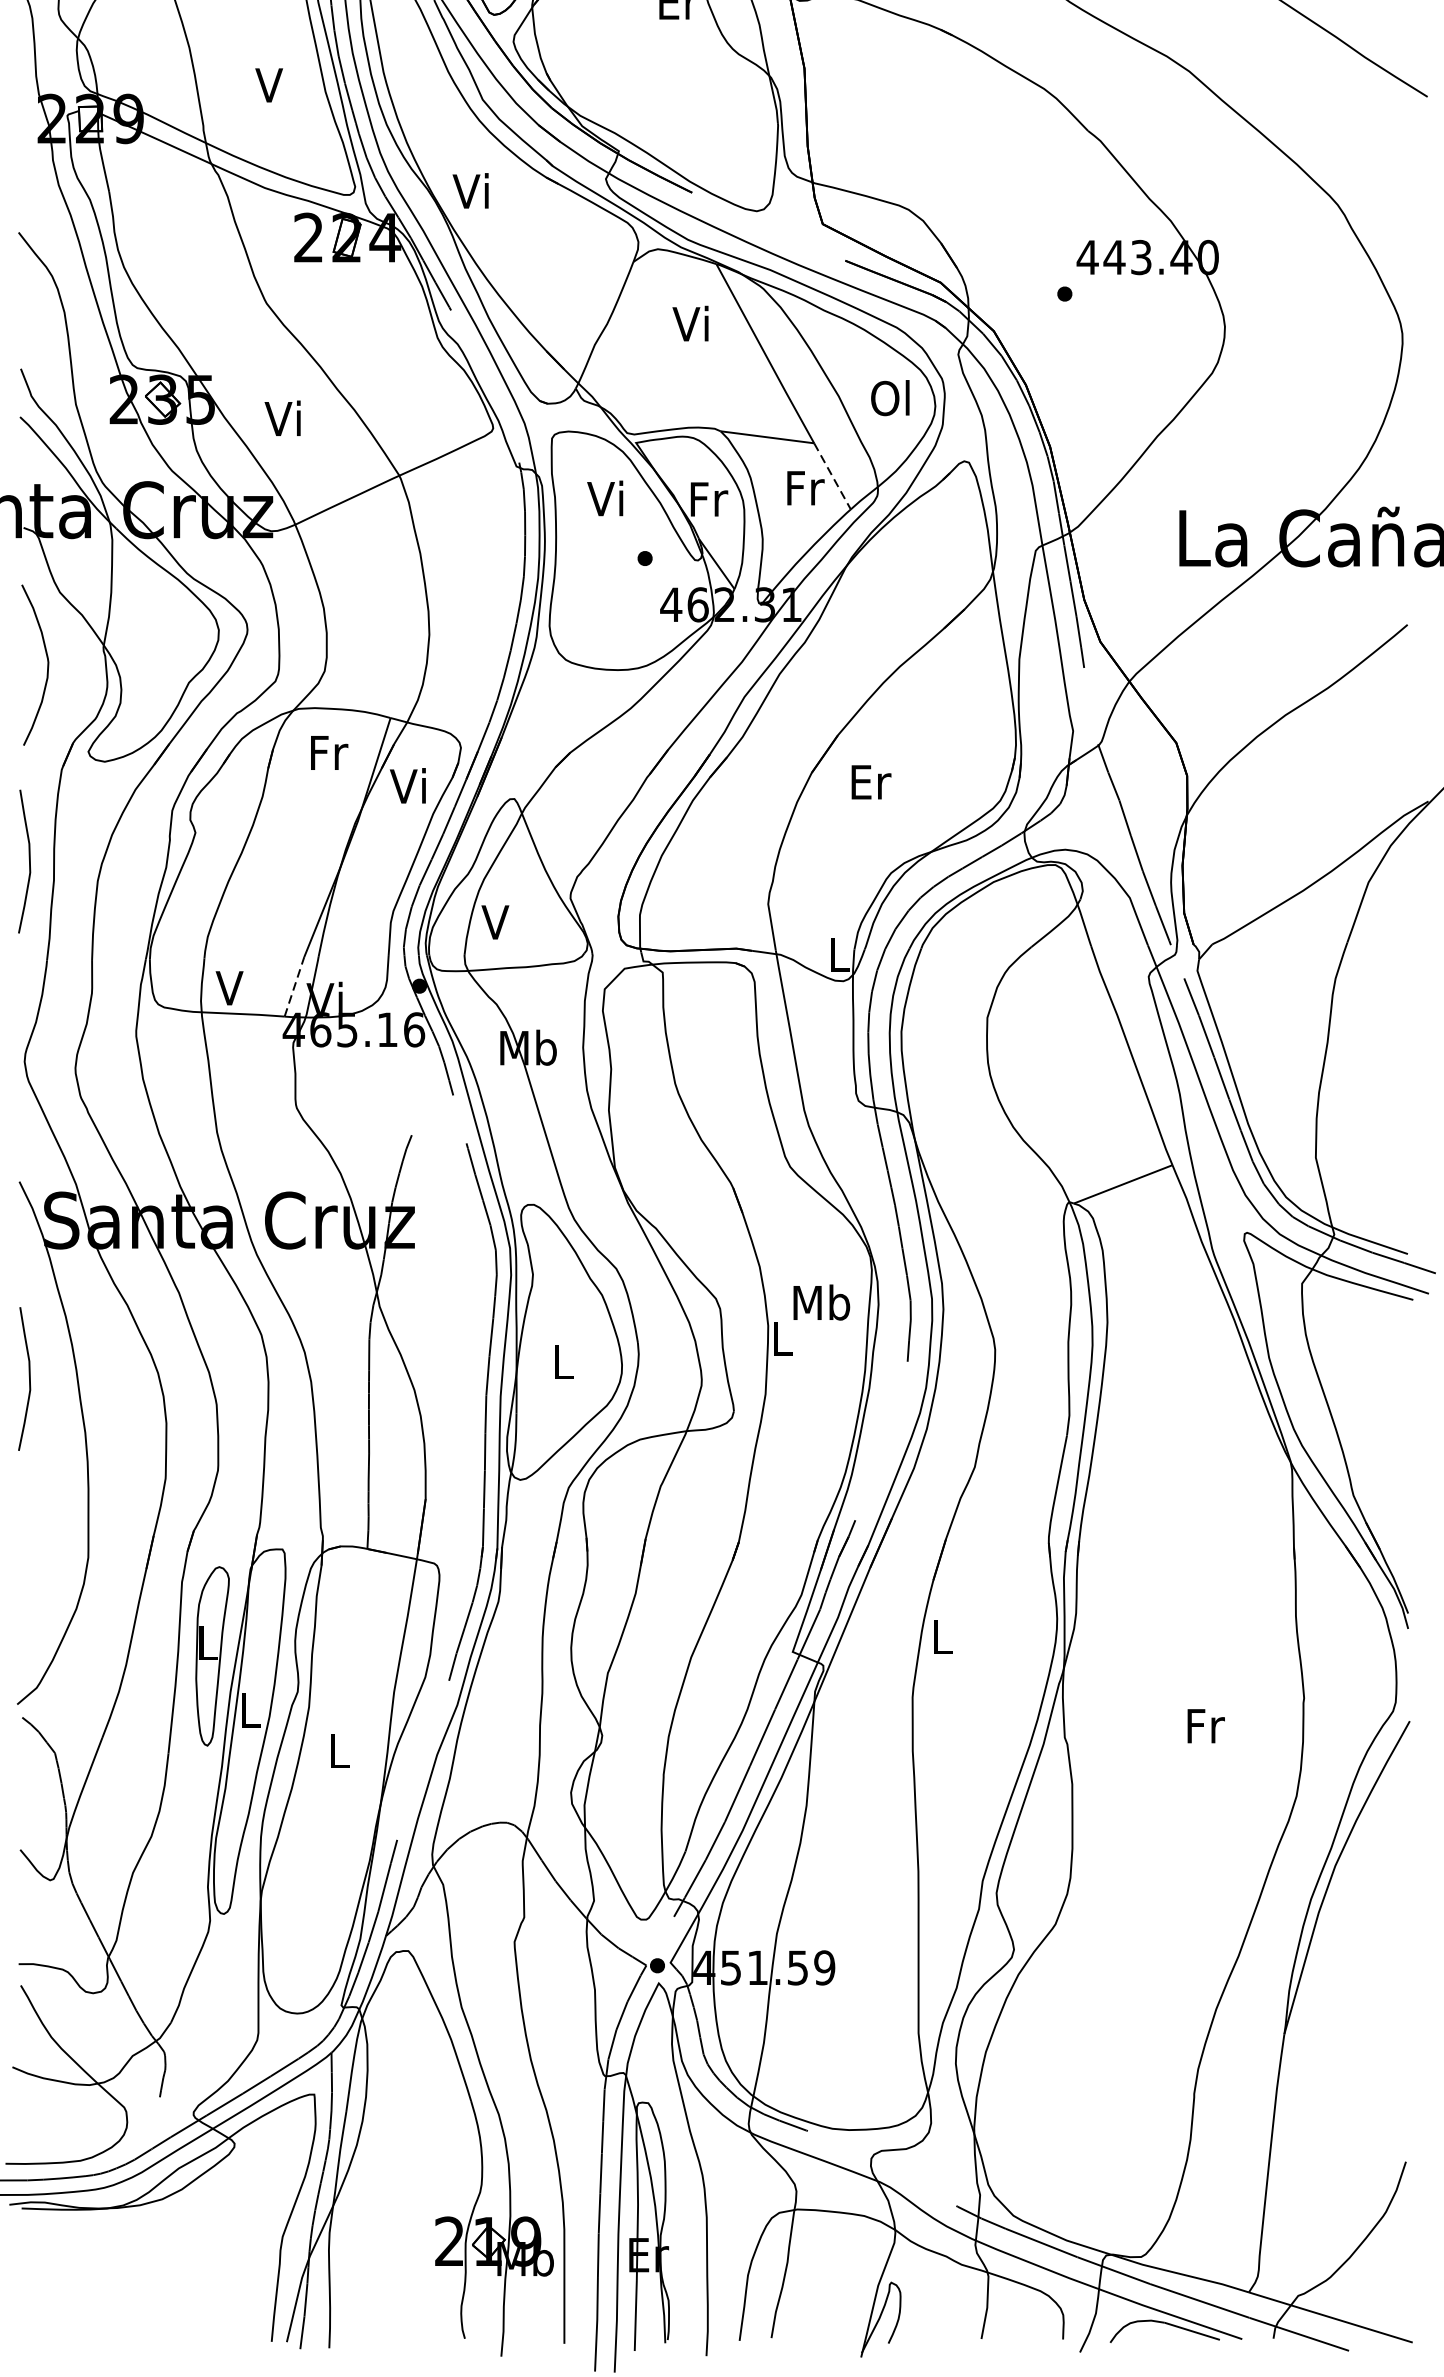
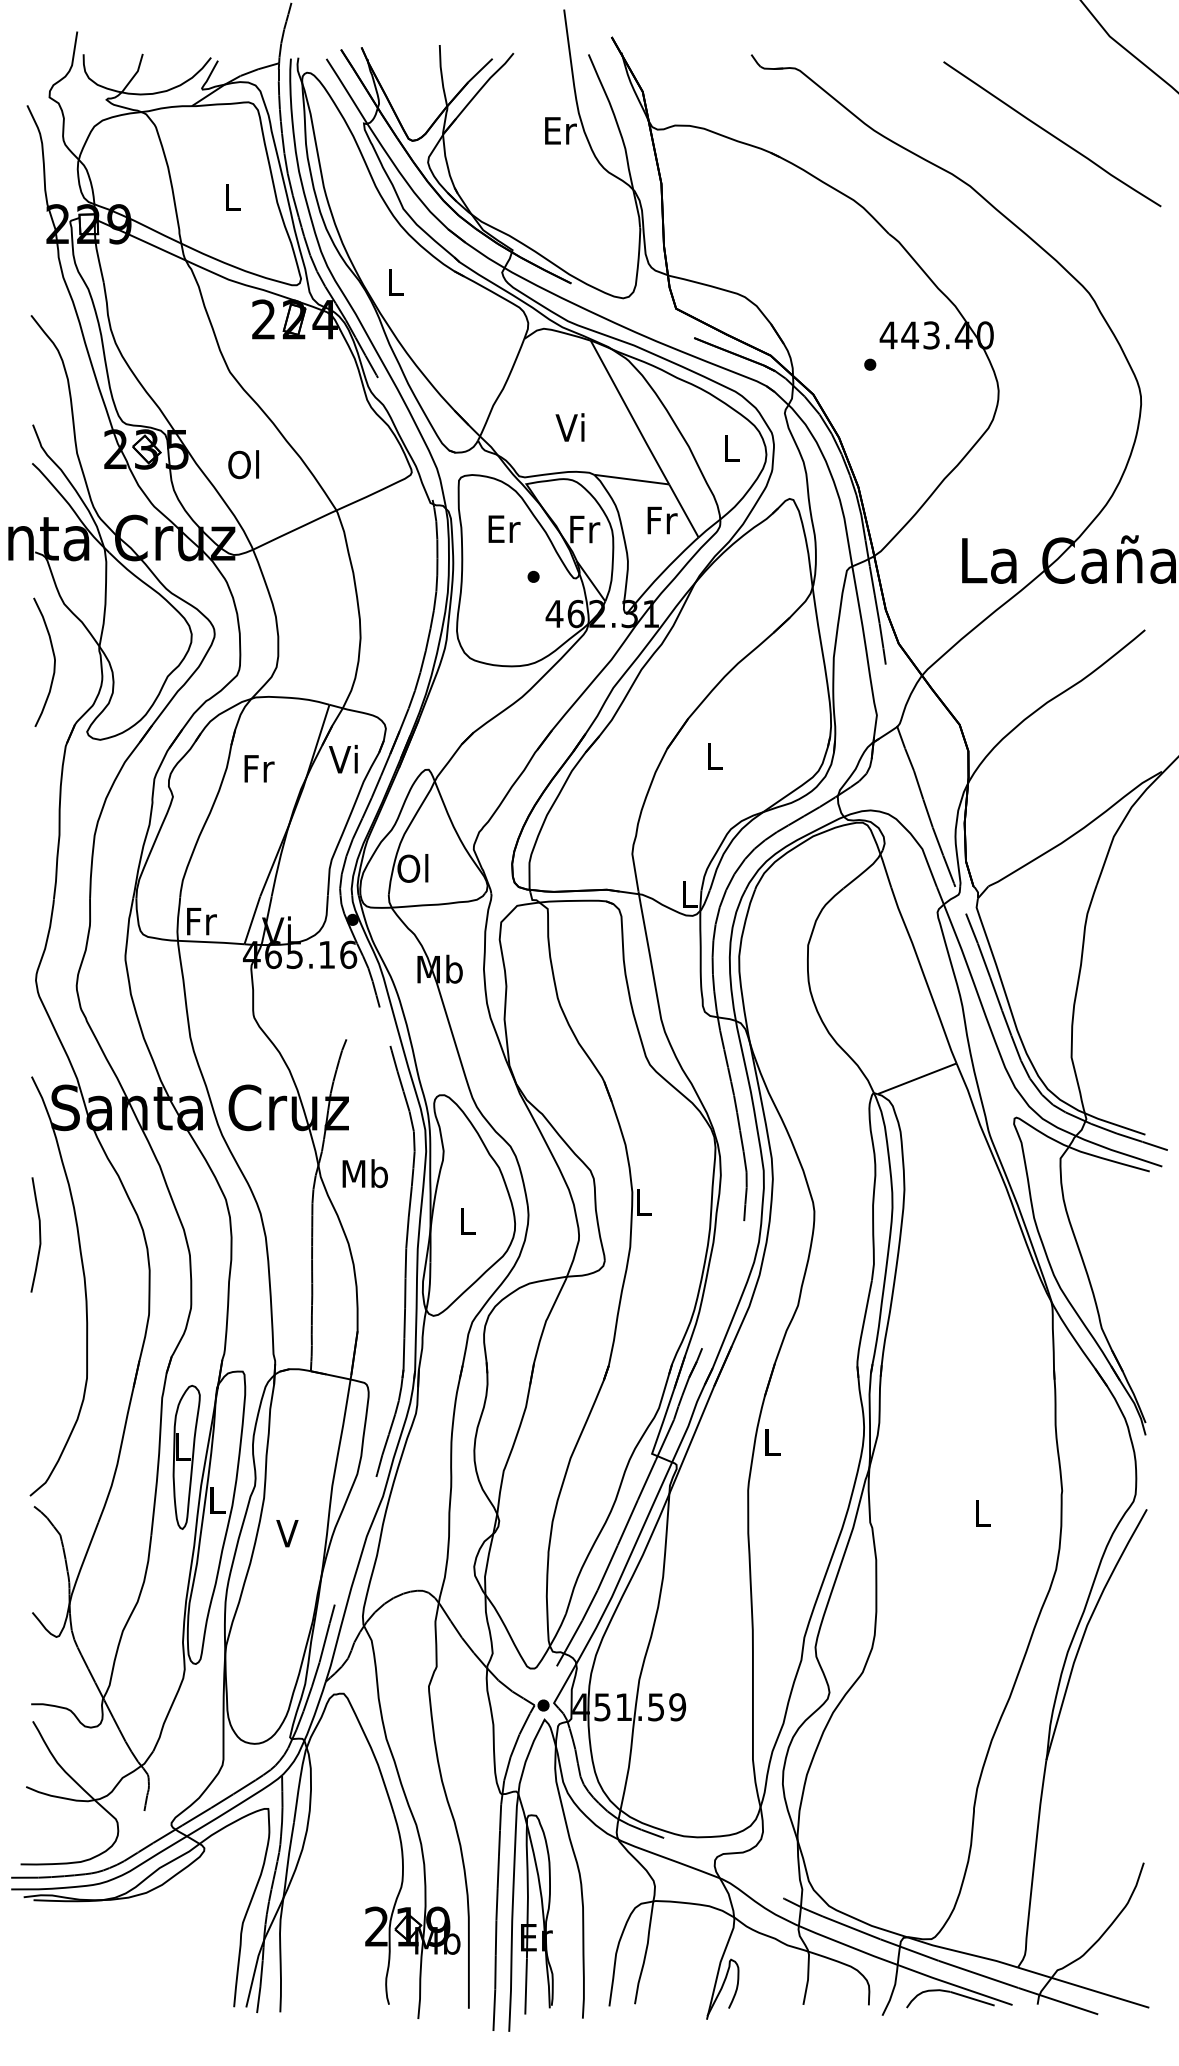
text: (269, 85) -> (232, 197), V -> L
text: (470, 190) -> (393, 281), Vi -> L
text: (689, 323) -> (569, 427), moved
text: (889, 397) -> (729, 447), Ol -> L
text: (283, 418) -> (243, 464), Vi -> Ol
line: (833, 477) -> (684, 511), dashed -> solid
text: (607, 498) -> (503, 528), Vi -> Er
text: (329, 752) -> (259, 768), moved
text: (871, 781) -> (715, 755), Er -> L
curve: (29, 861) -> (39, 819), removed
text: (494, 922) -> (412, 868), V -> Ol
line: (294, 985) -> (252, 919), dashed -> solid
text: (231, 988) -> (201, 921), V -> Fr
text: (820, 1302) -> (364, 1173), moved
text: (1206, 1726) -> (983, 1513), Fr -> L
text: (338, 1751) -> (287, 1533), L -> V

